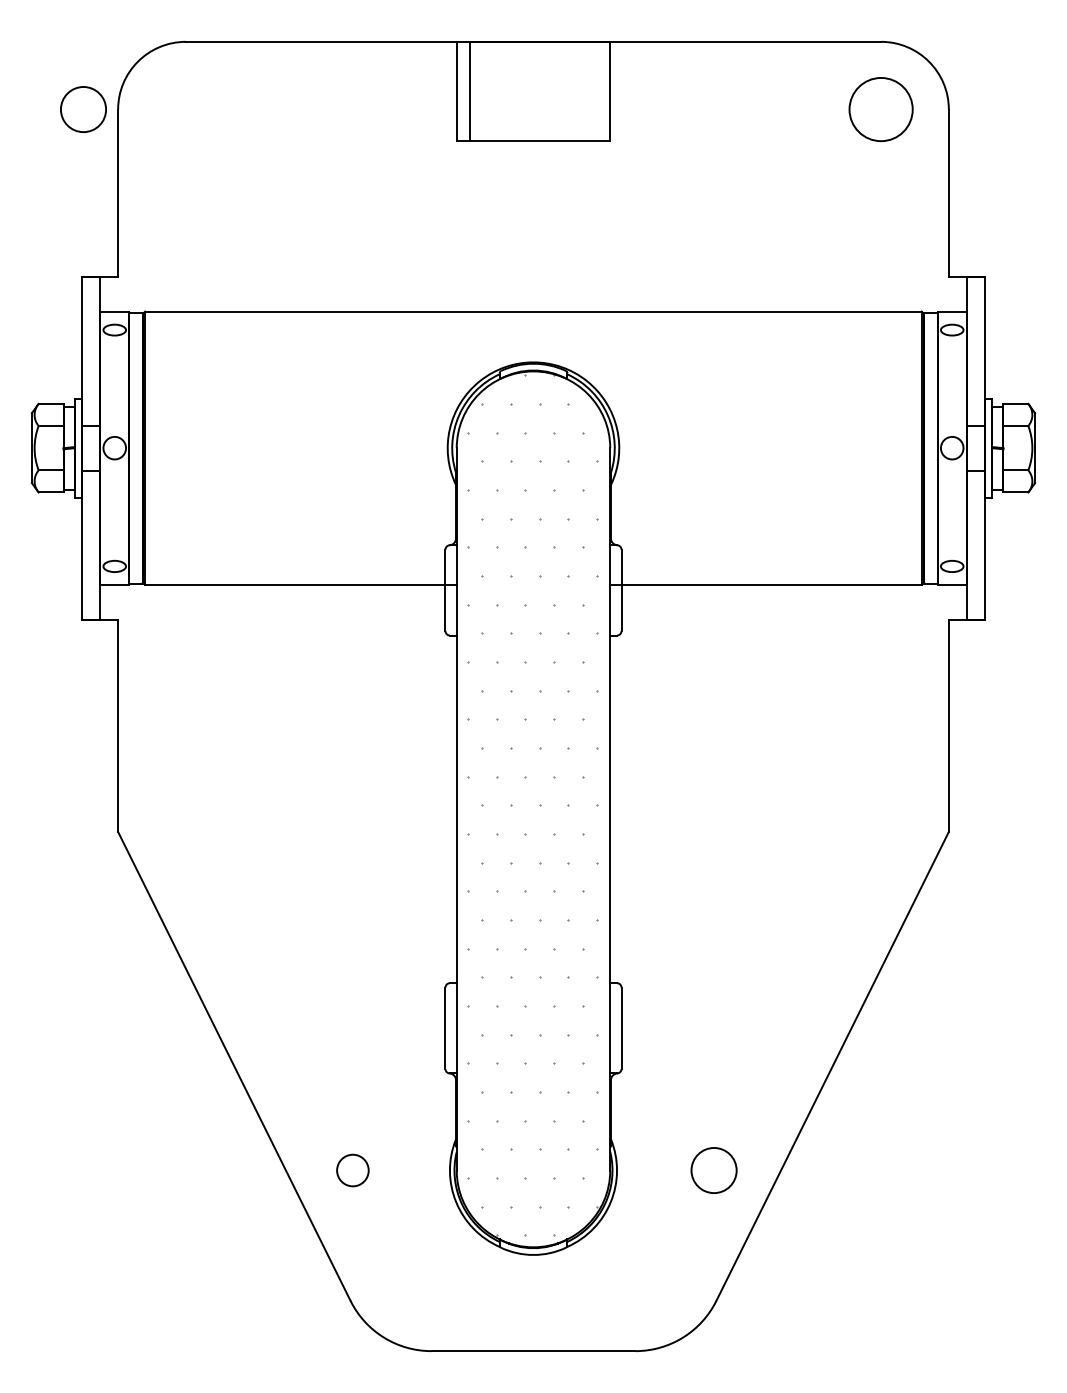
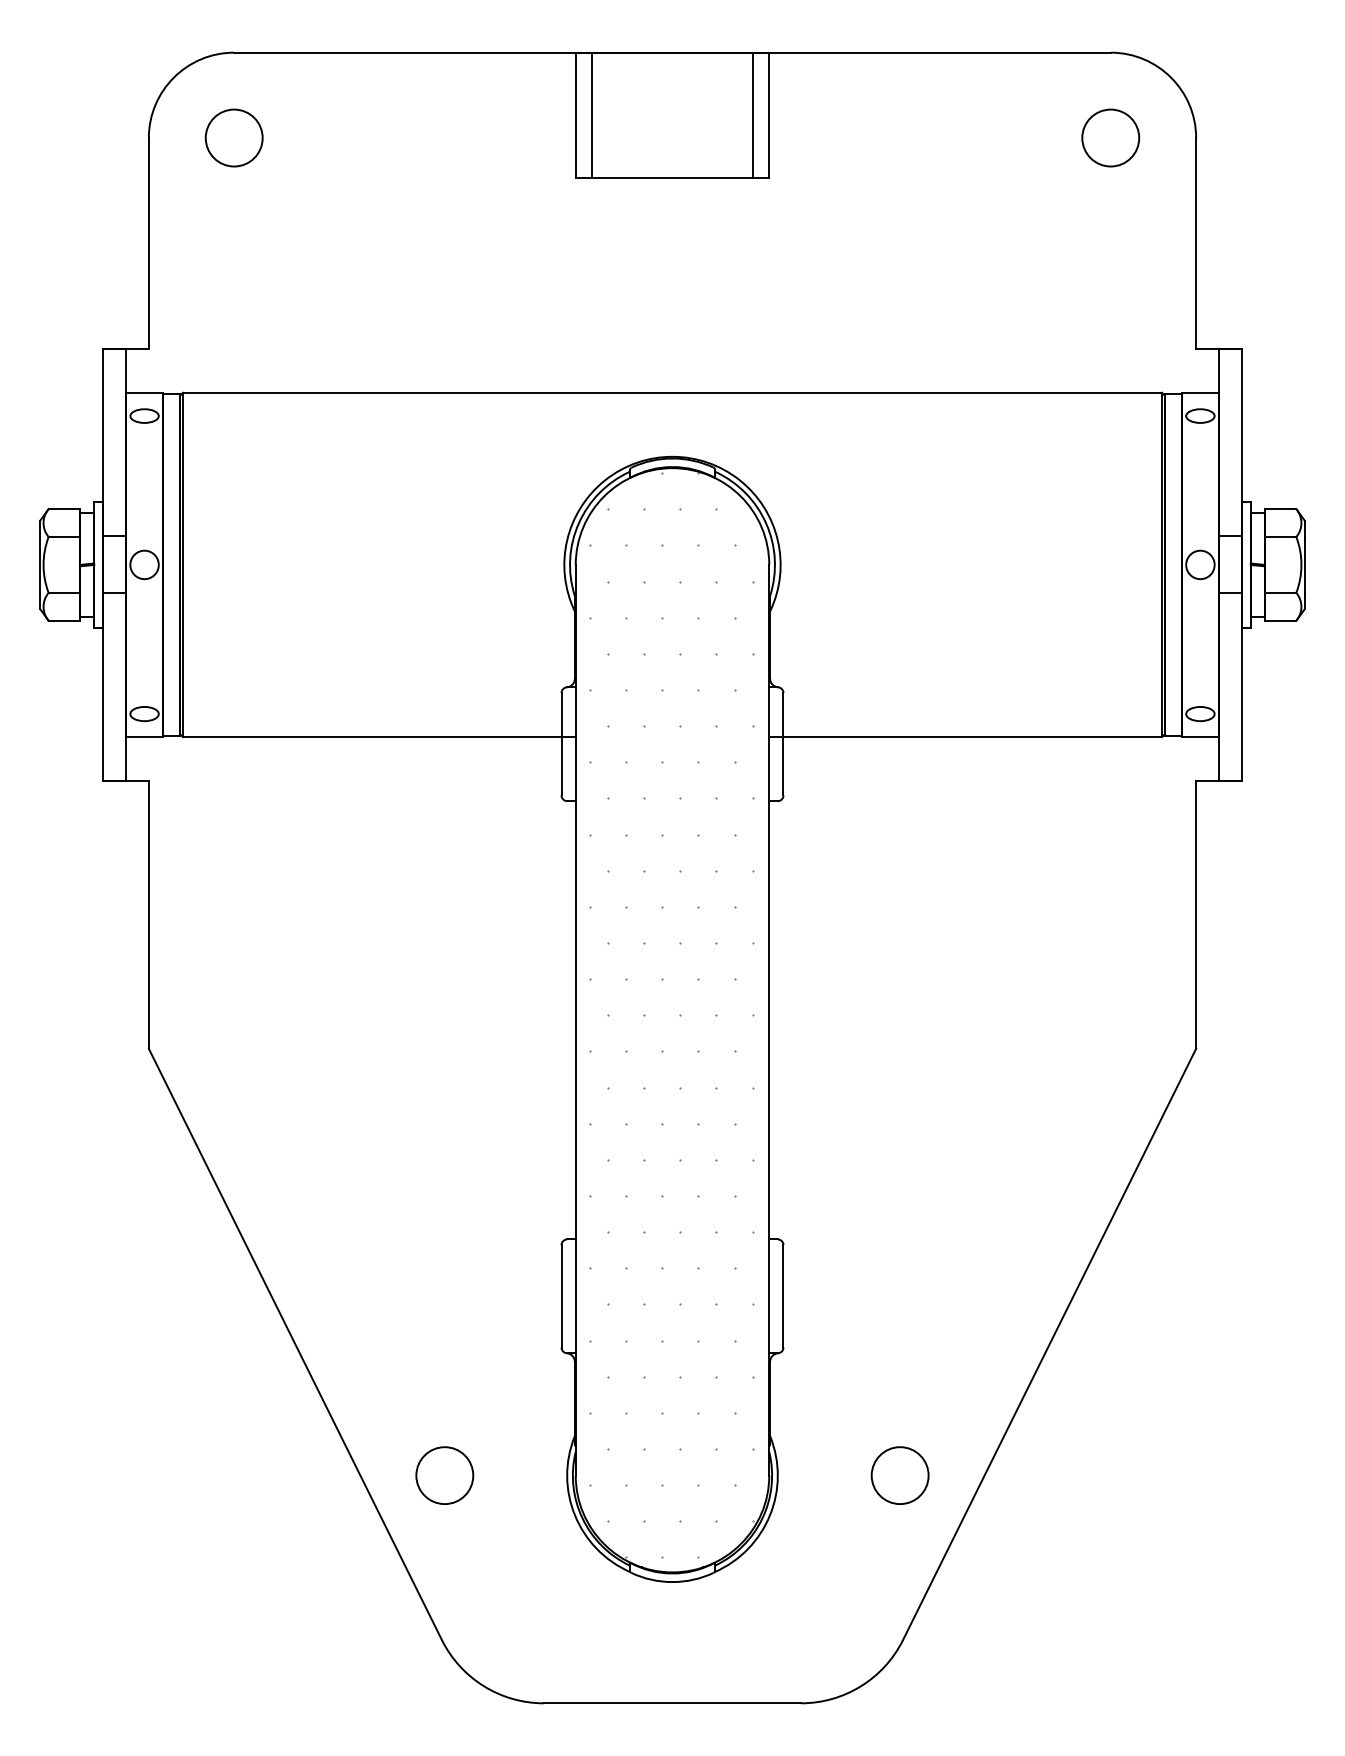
line: (596, 90) -> (752, 114), added
circle: (82, 109) -> (233, 137), moved
circle: (880, 109) -> (1110, 137), size x0.71
circle: (352, 1170) -> (444, 1475), size x1.43

